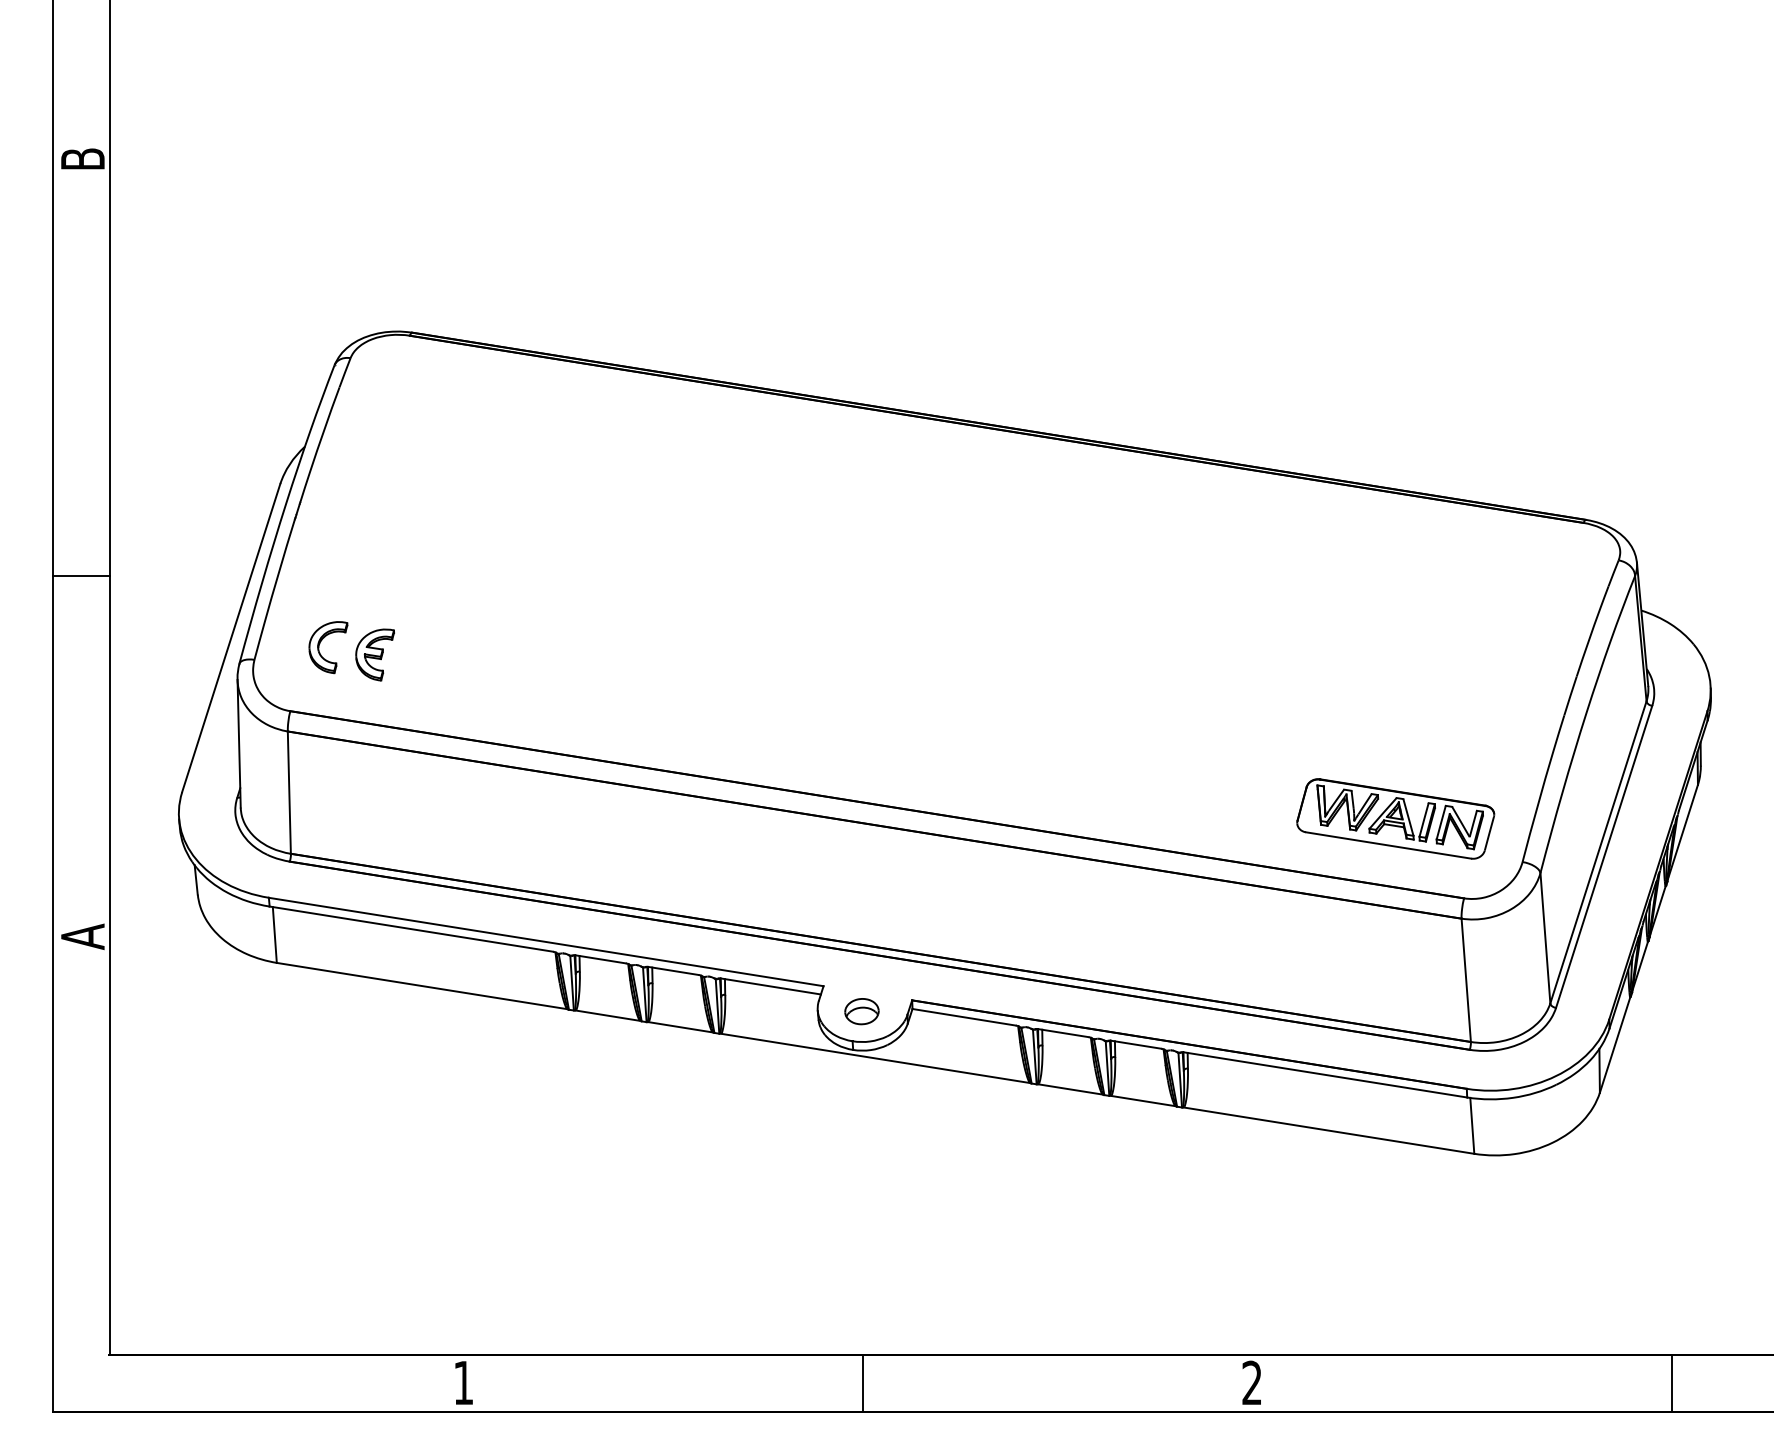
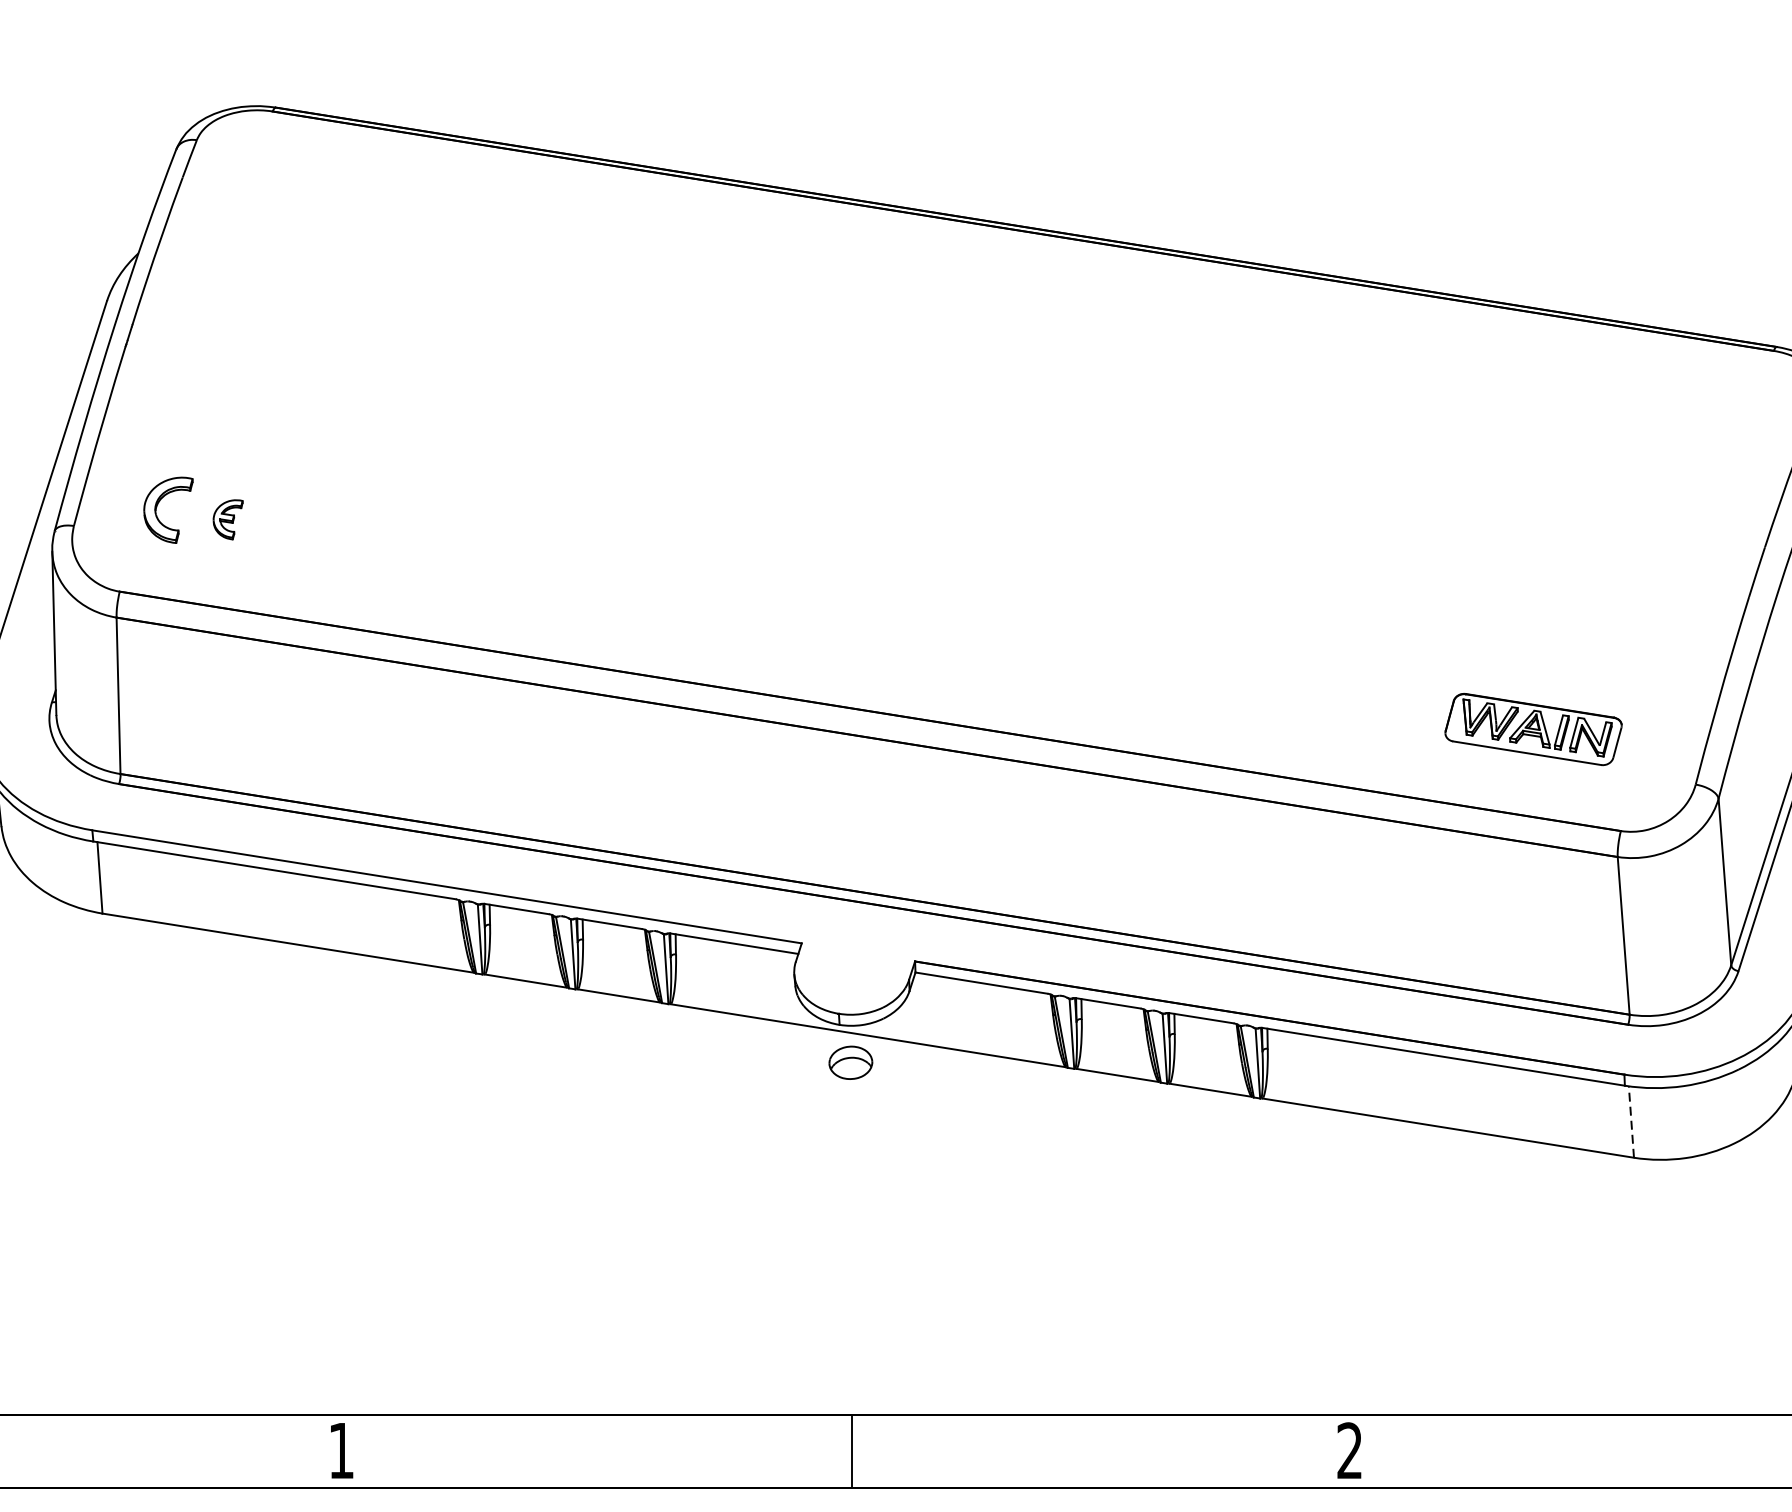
part: (374, 654) -> (227, 519), size x0.6
part: (1395, 818) -> (1533, 728), size x0.7
part: (861, 1011) -> (850, 1062), moved
line: (1472, 1125) -> (1631, 1121), solid -> dashed

